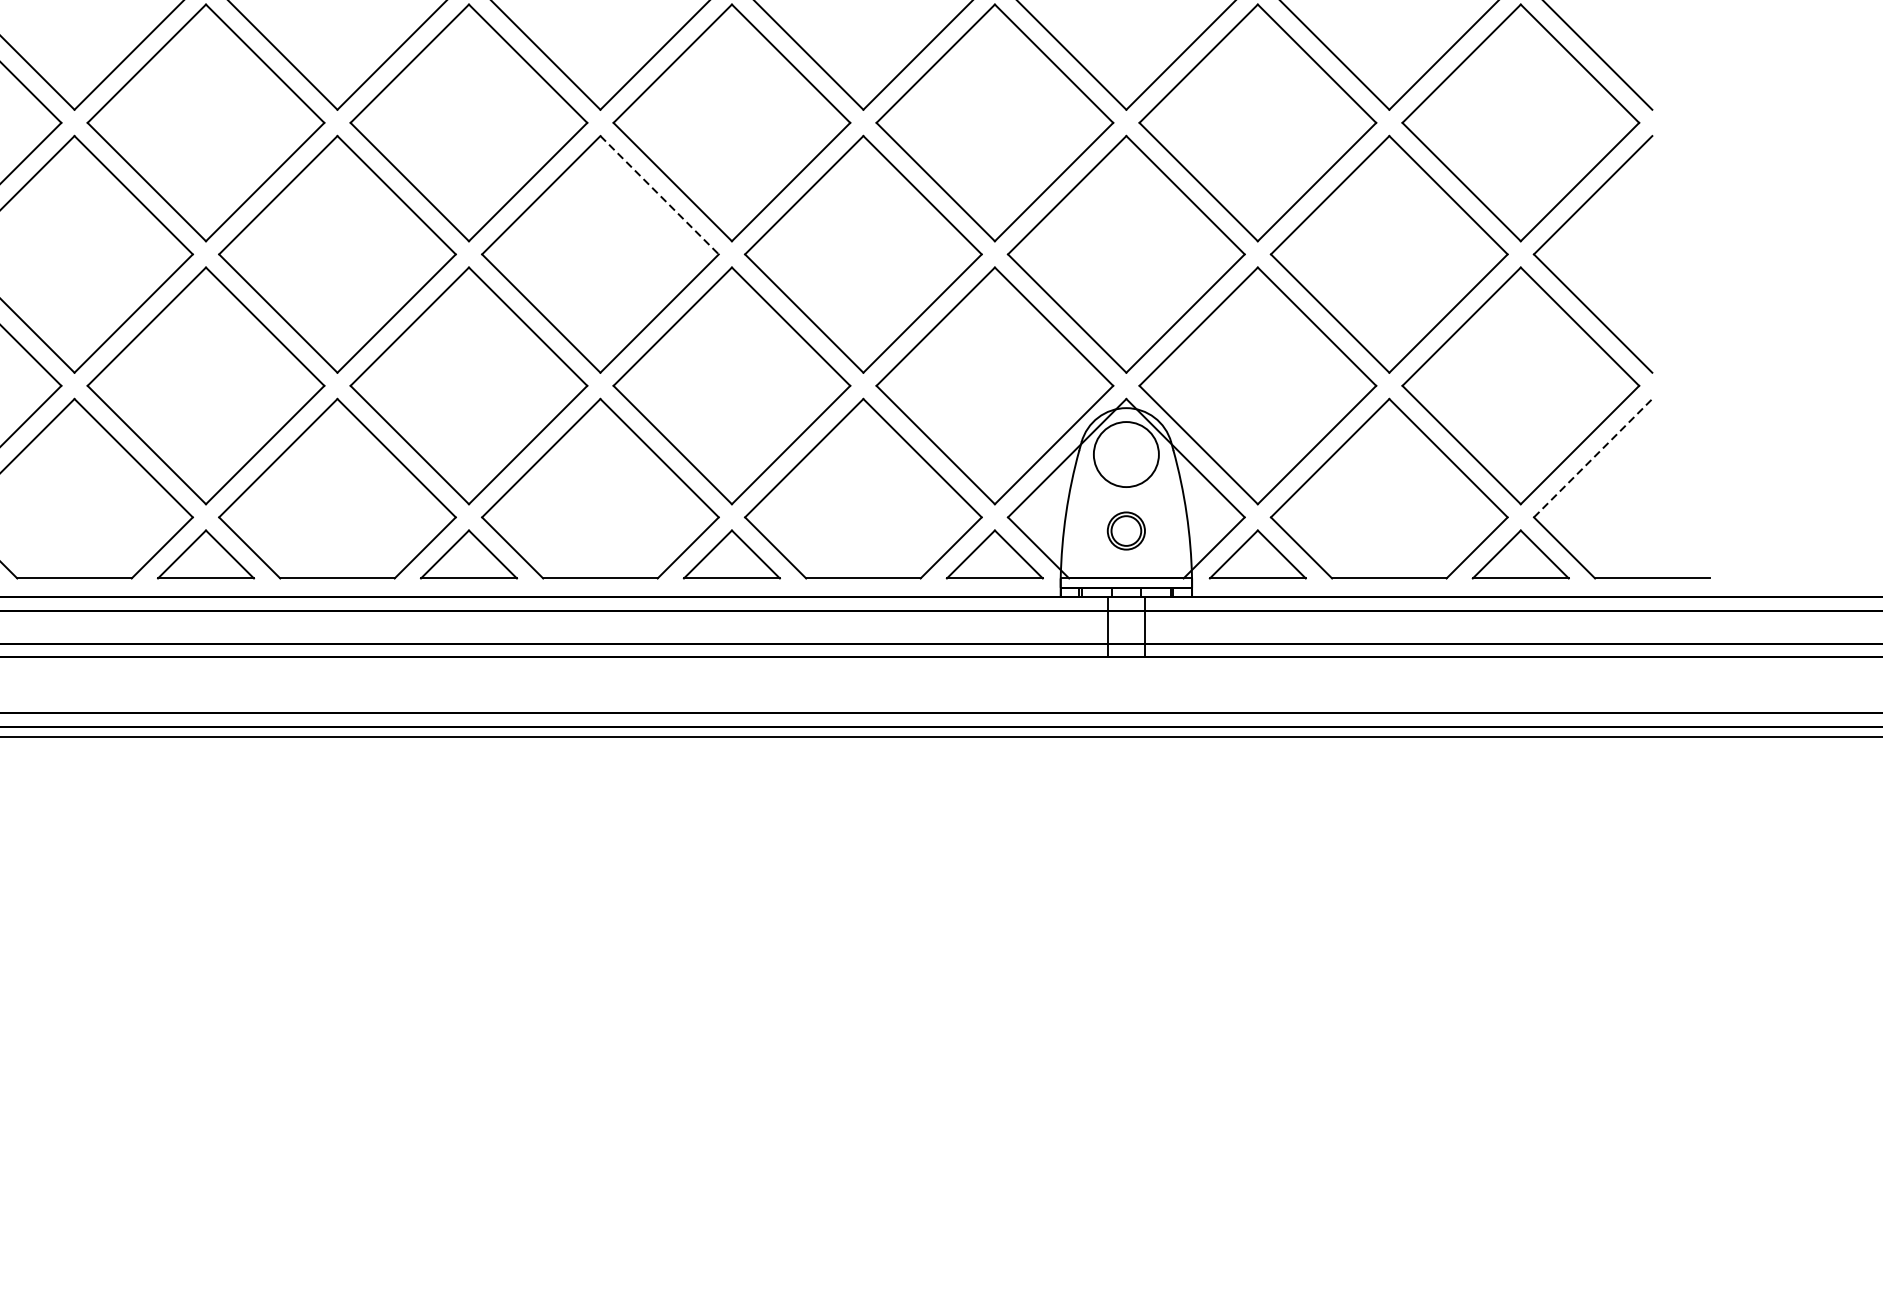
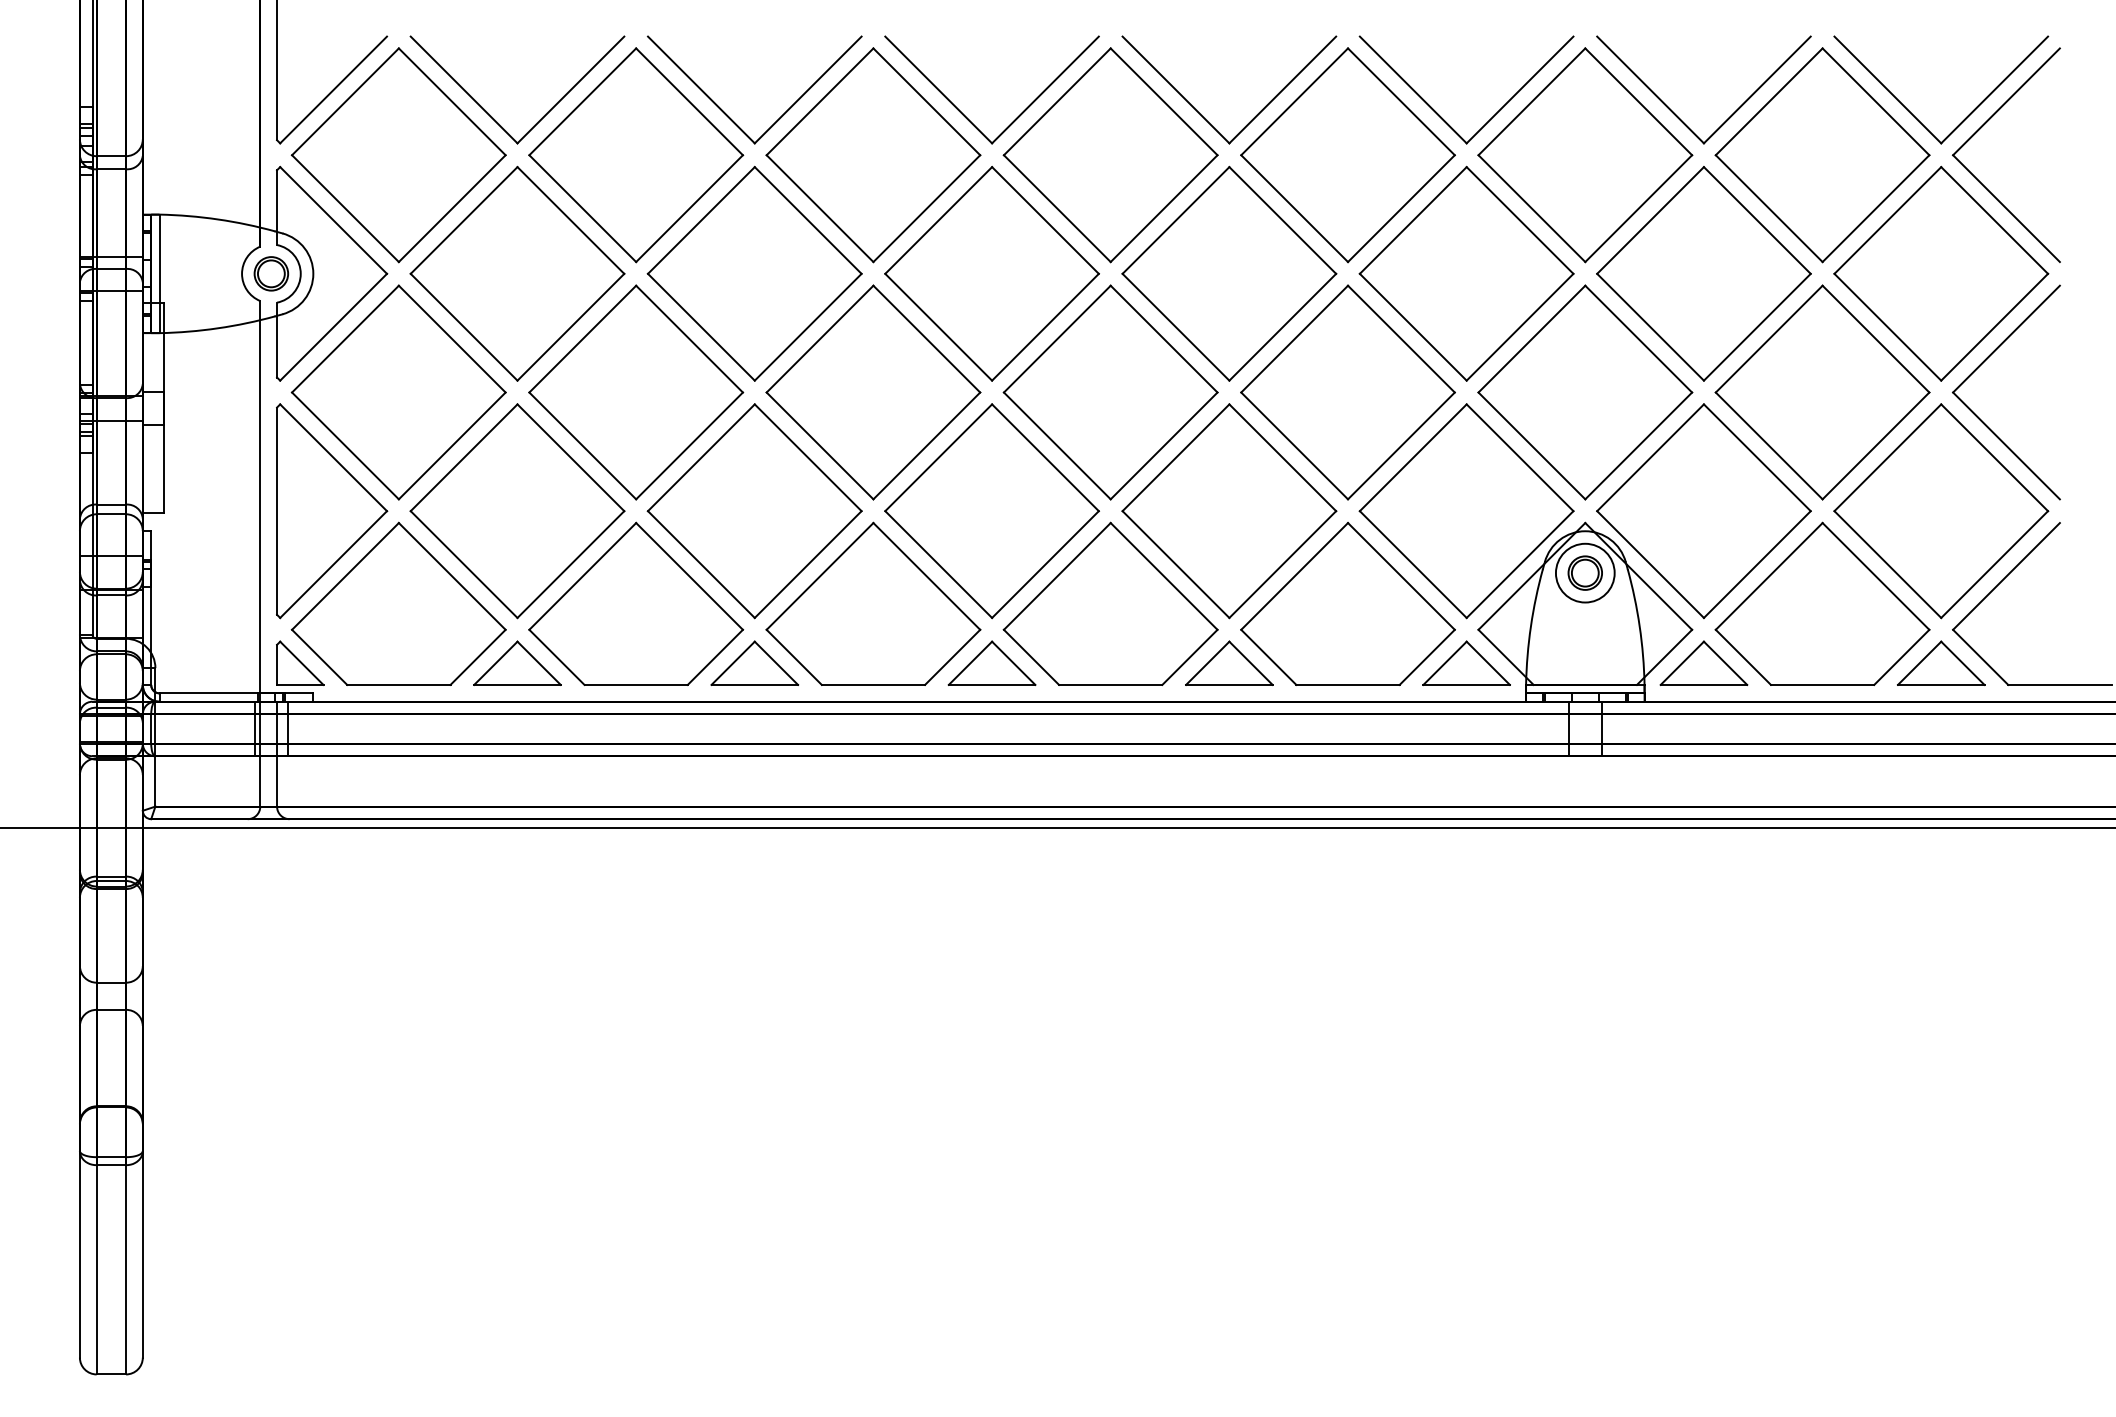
line: (660, 195) -> (1164, 339), dashed -> solid
line: (1593, 458) -> (2006, 576), dashed -> solid
part: (1125, 530) -> (1584, 572), moved

